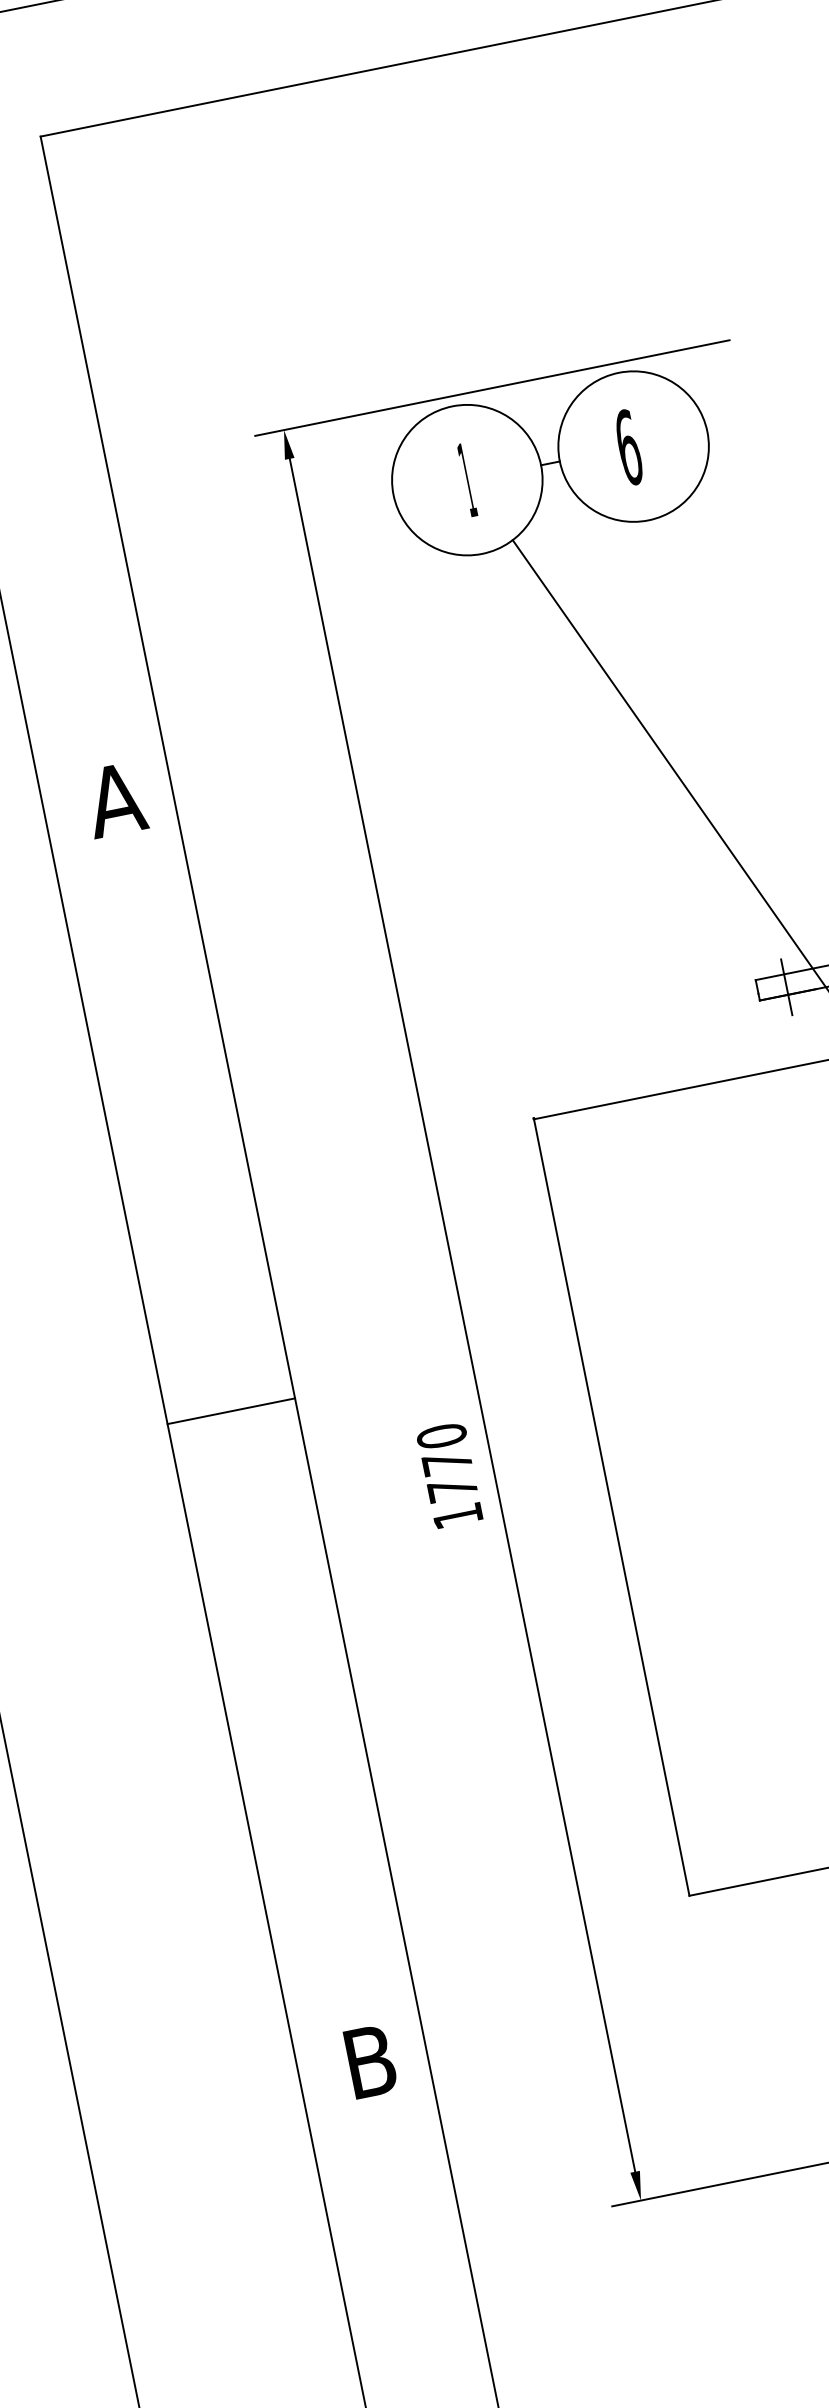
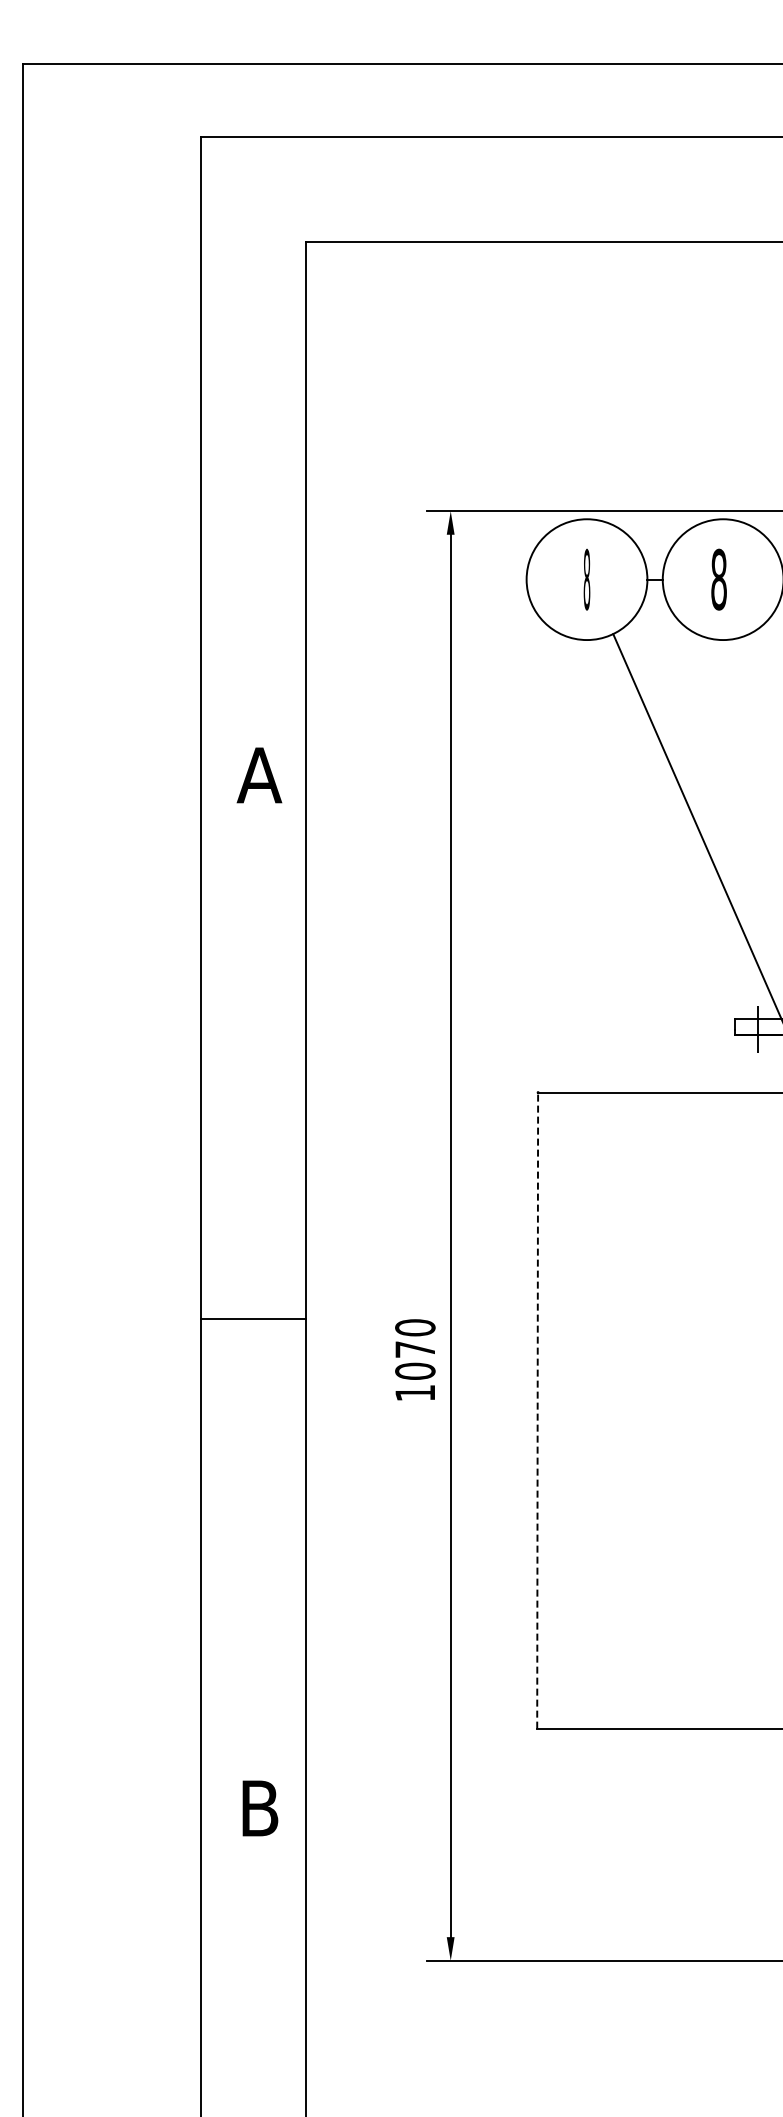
text: (629, 447) -> (719, 579), 6 -> 8
text: (466, 480) -> (586, 579), 1 -> 8
line: (231, 1410) -> (253, 1318), moved
text: (452, 1488) -> (415, 1370), 1770 -> 1070
line: (611, 1505) -> (537, 1409), solid -> dashed

